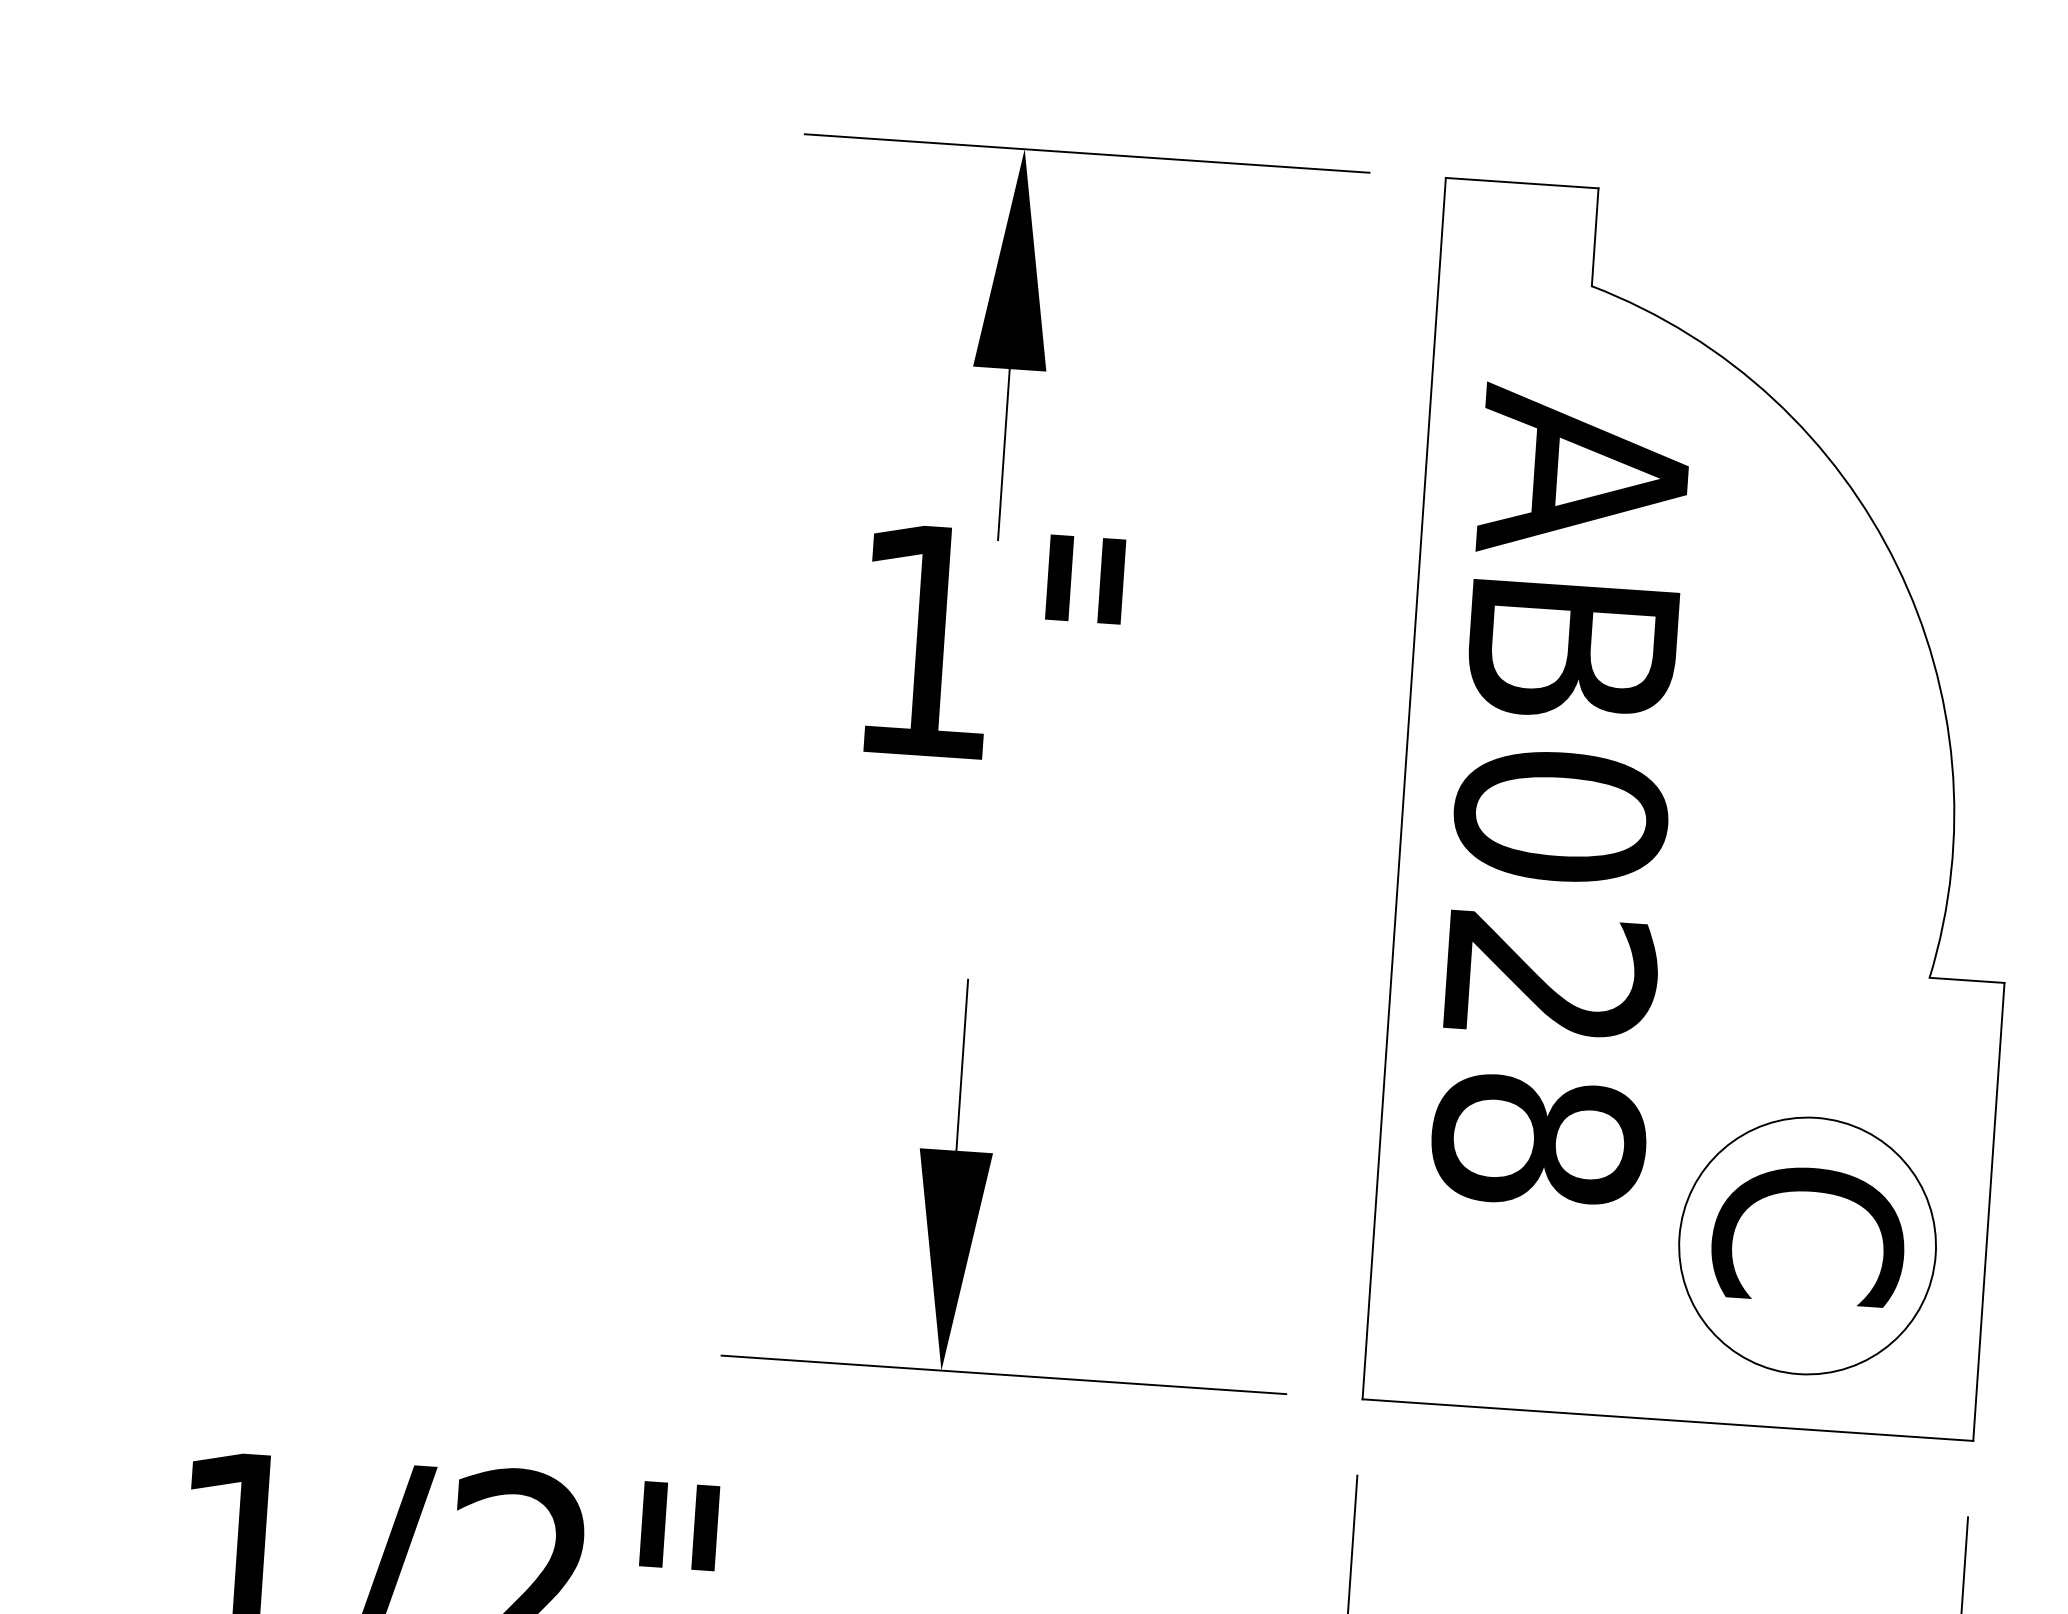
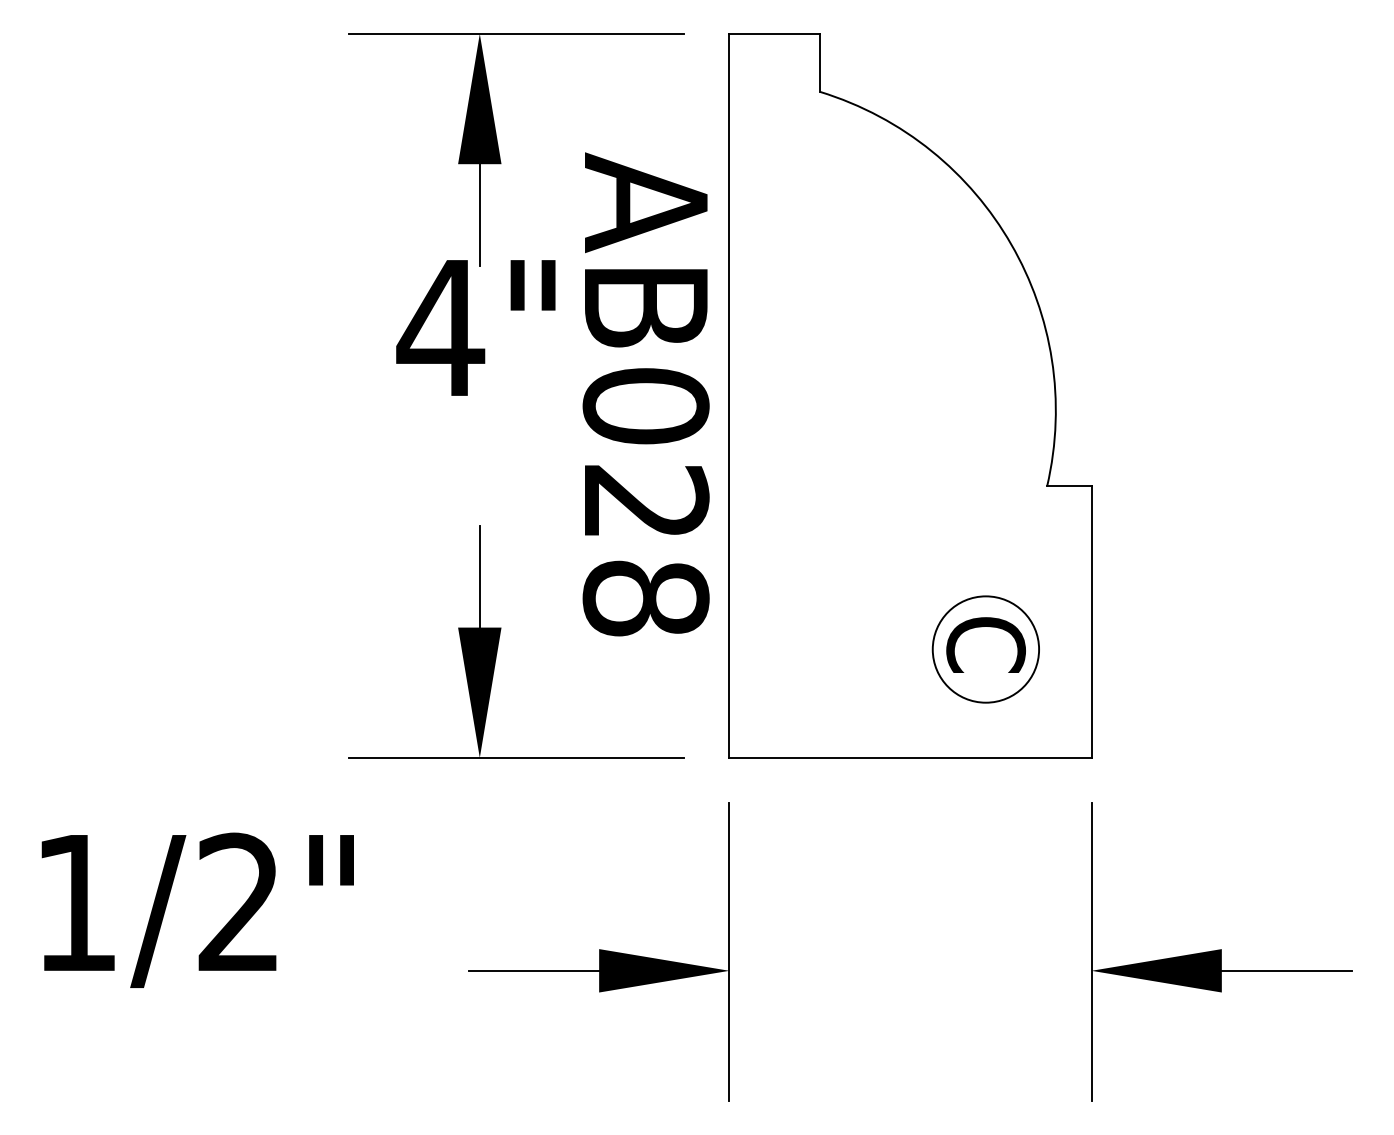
text: (924, 640) -> (440, 327), 1" -> 4"
text: (1561, 796) -> (645, 394), moved
part: (1806, 1245) -> (985, 649), size x0.7

